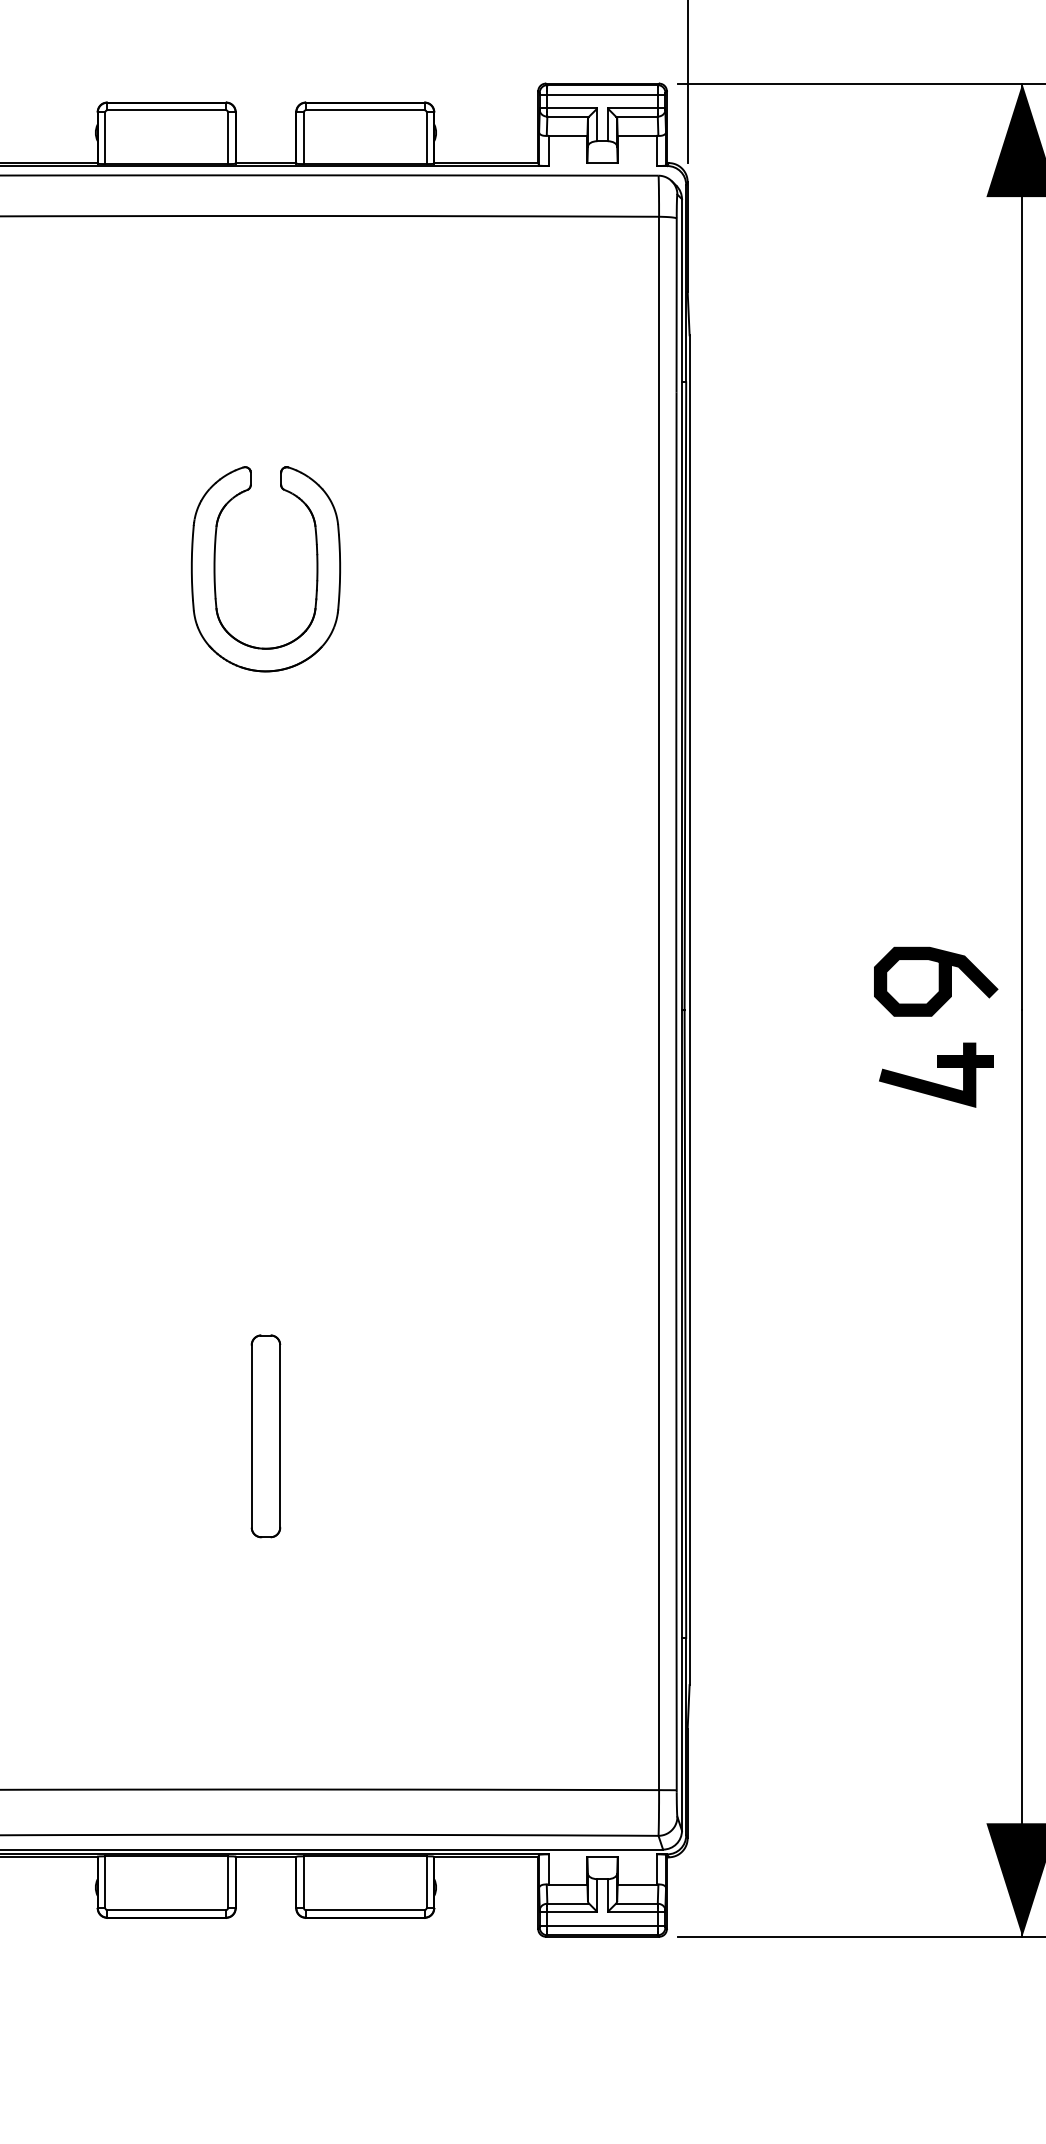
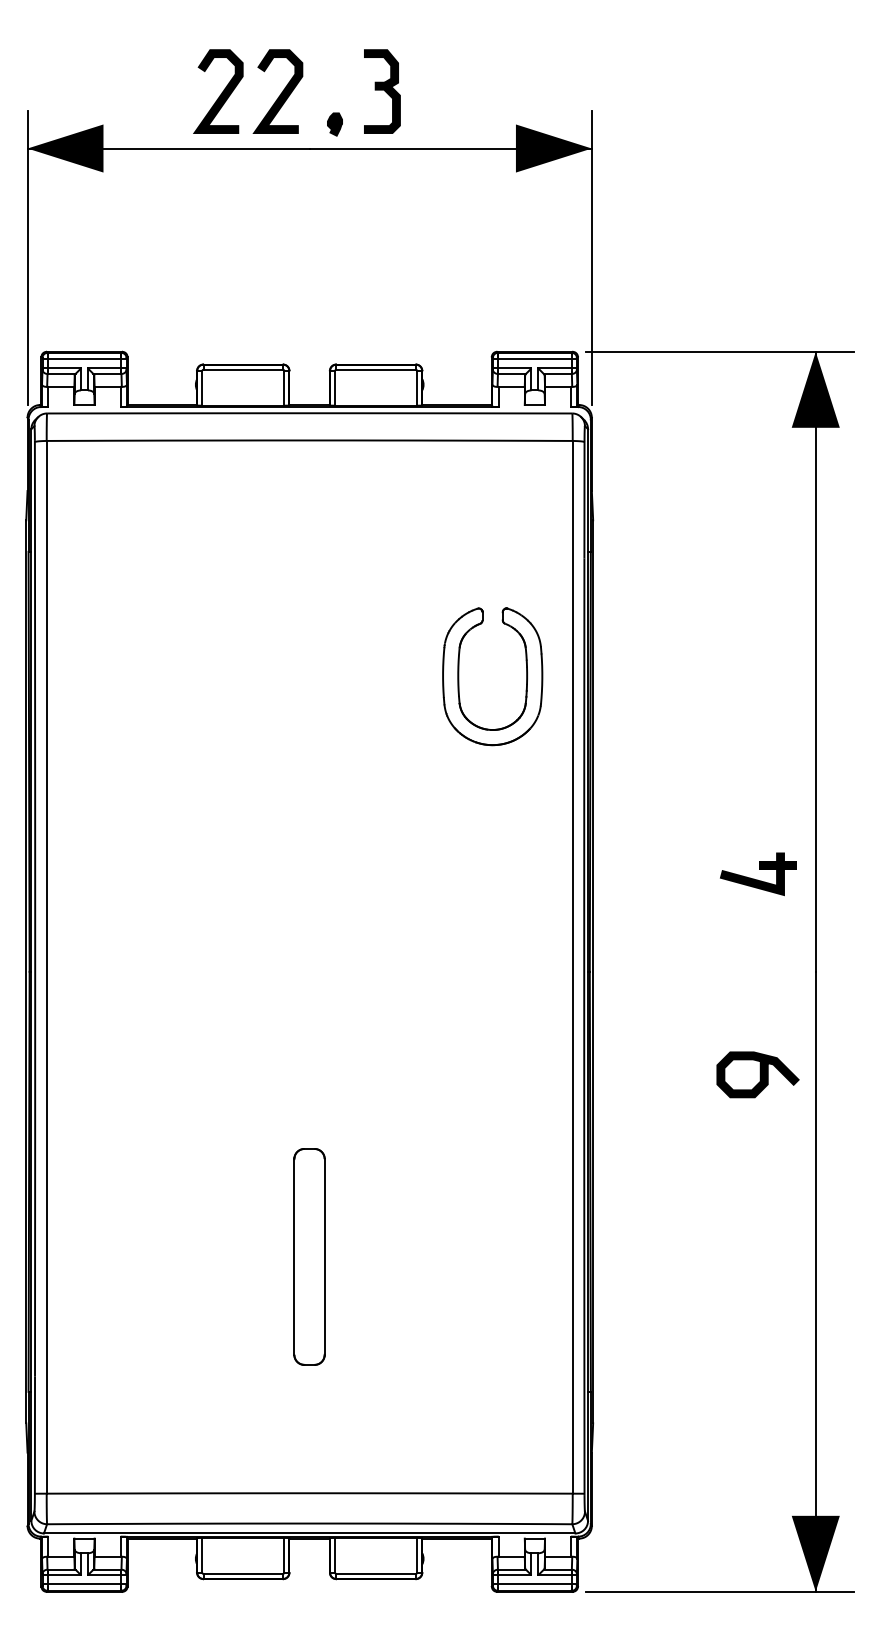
part: (216, 568) -> (459, 676), moved
curve: (938, 981) -> (759, 1074), moved
part: (936, 1075) -> (758, 874), moved
part: (265, 1435) -> (309, 1256), size x1.6

